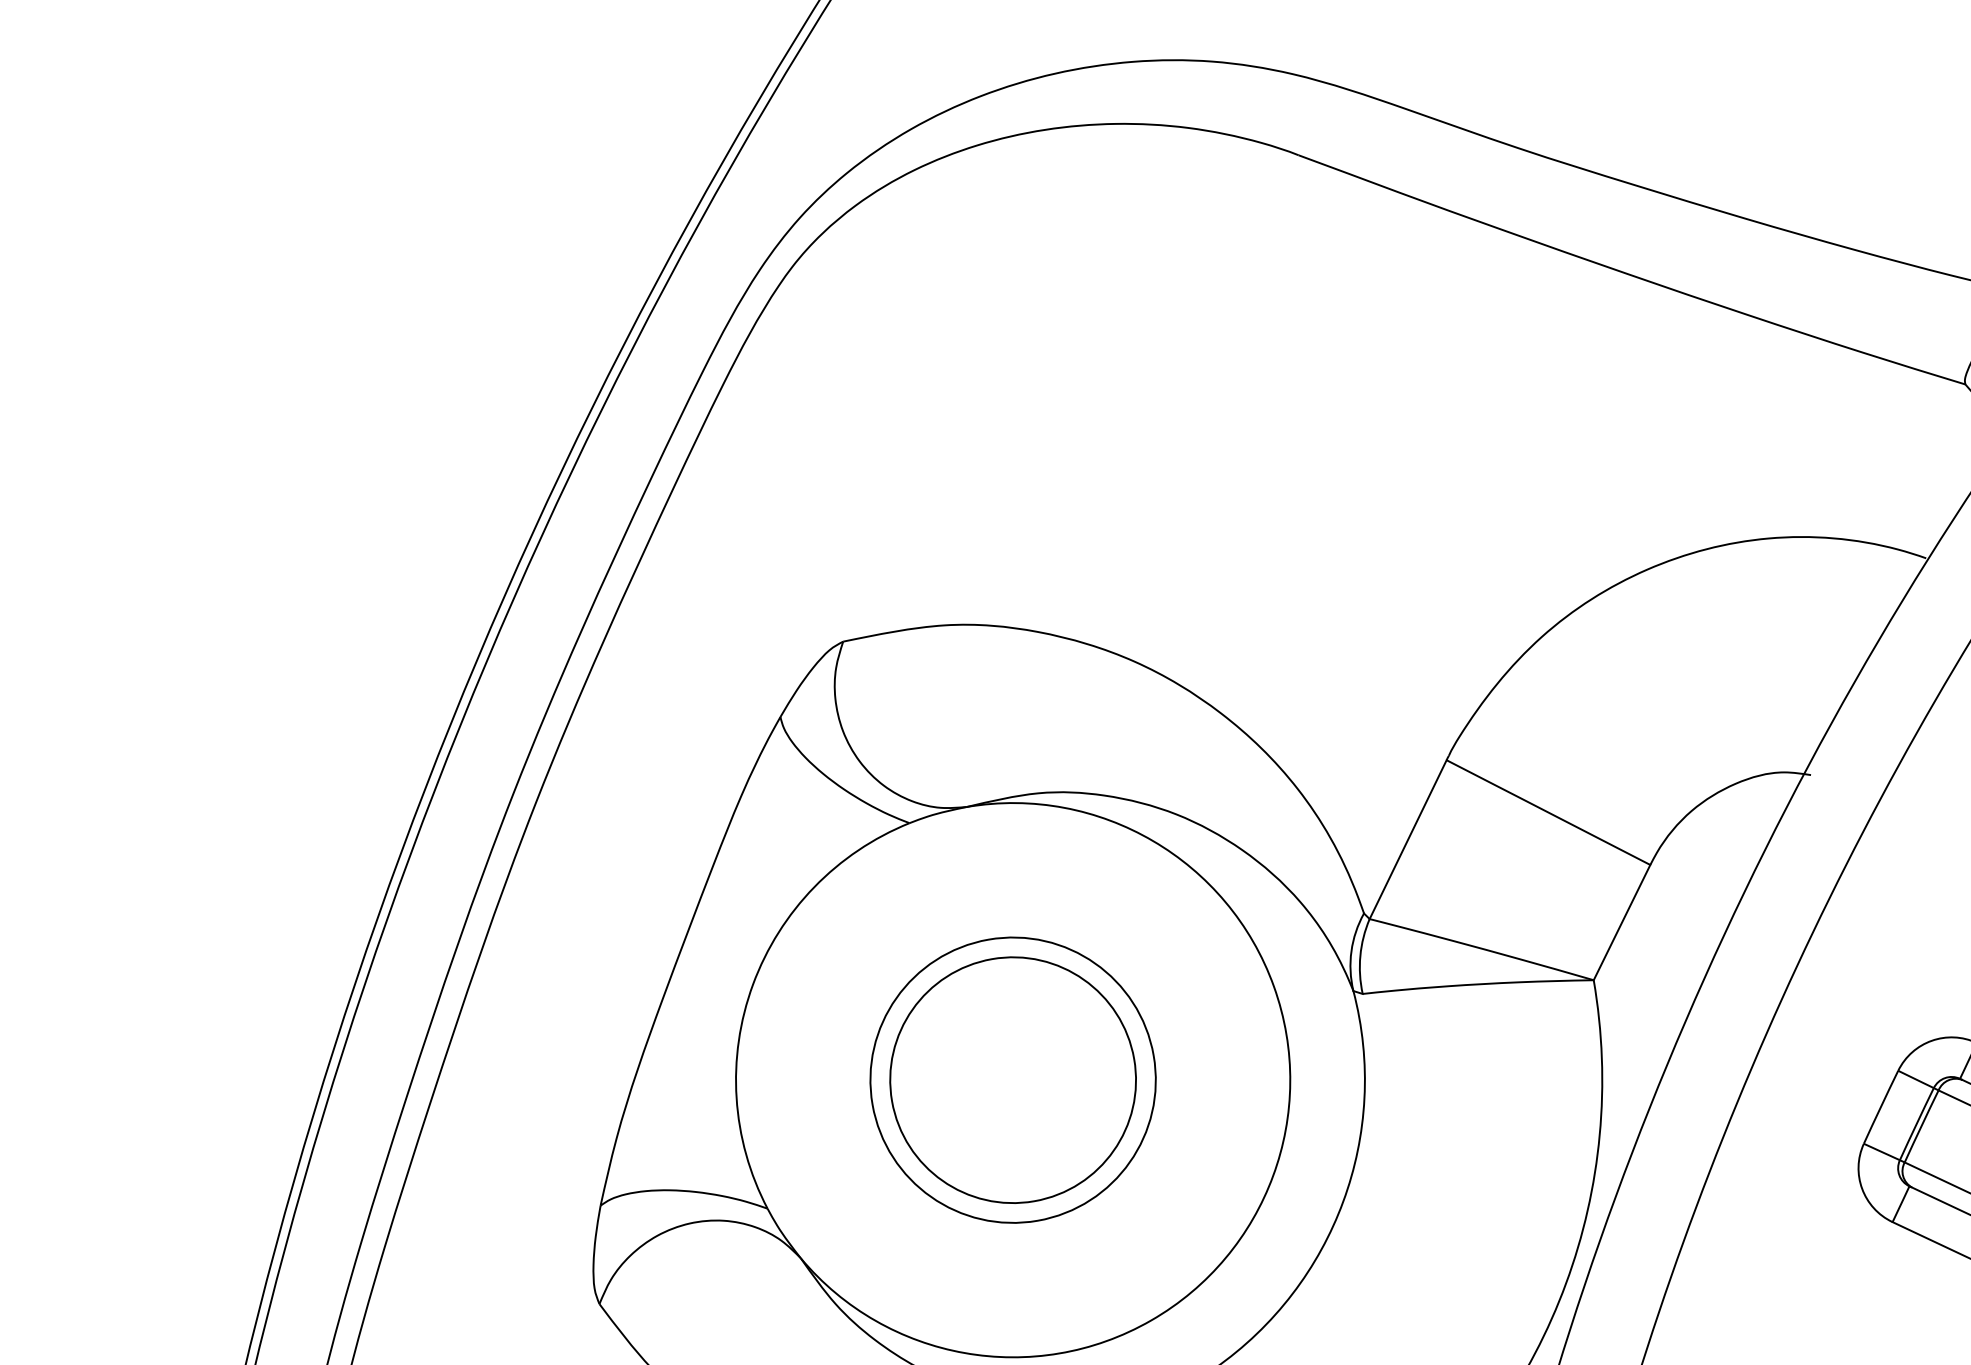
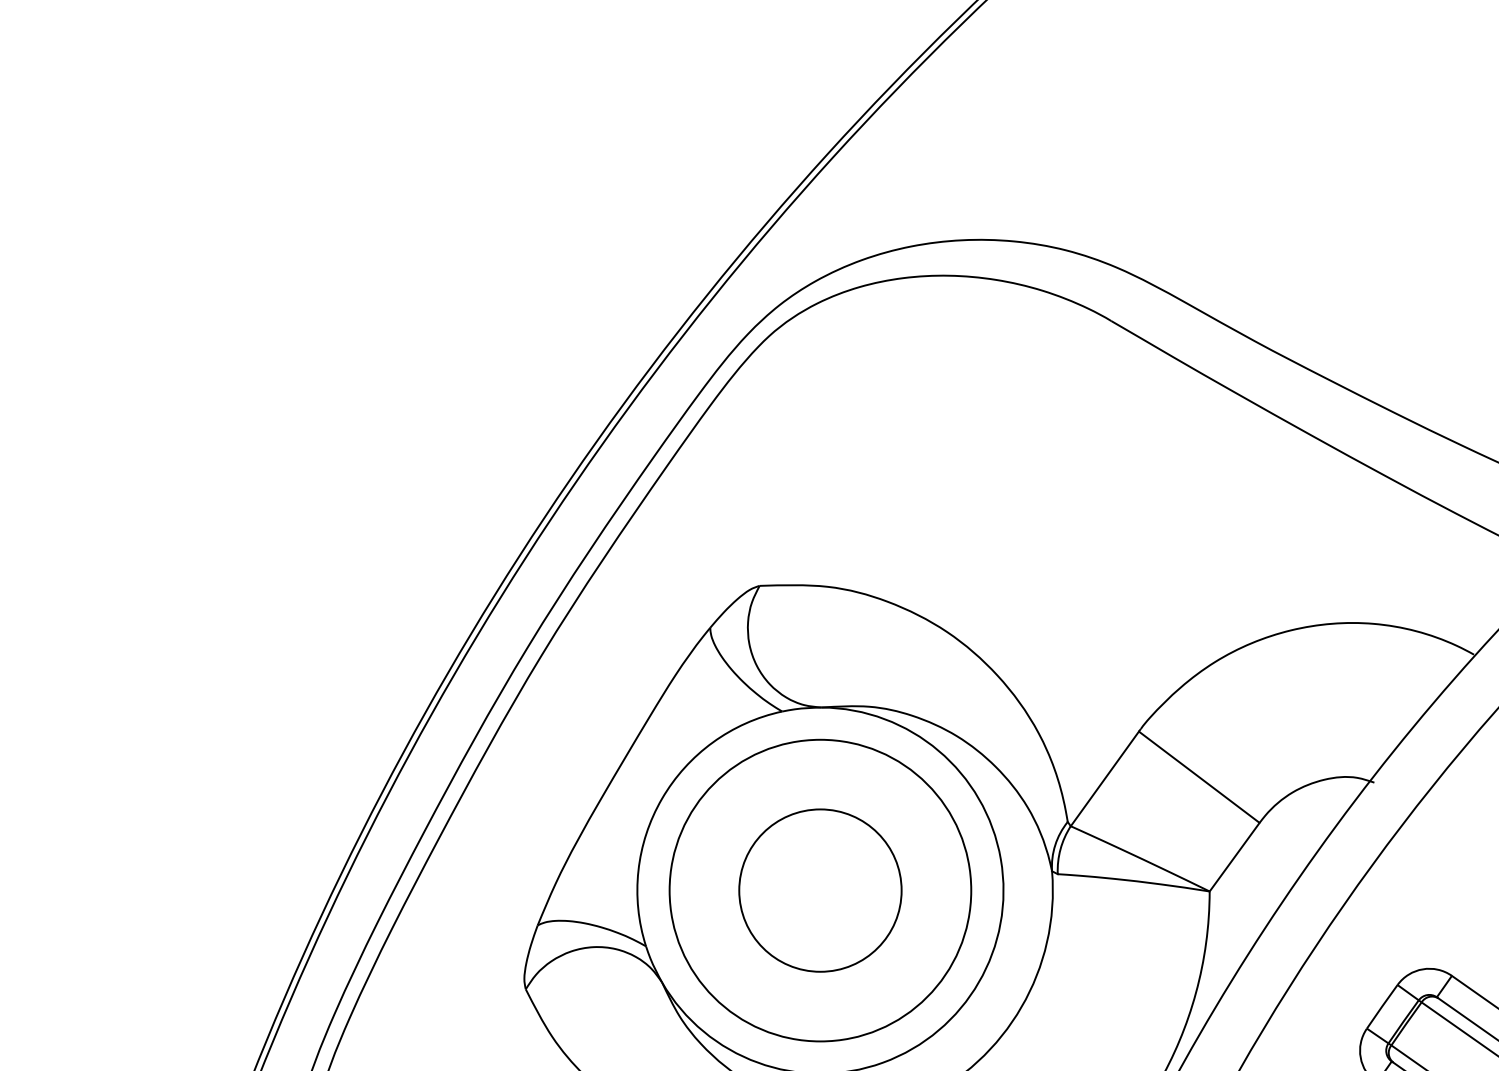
circle: (1013, 1080) -> (820, 890), size x1.6

